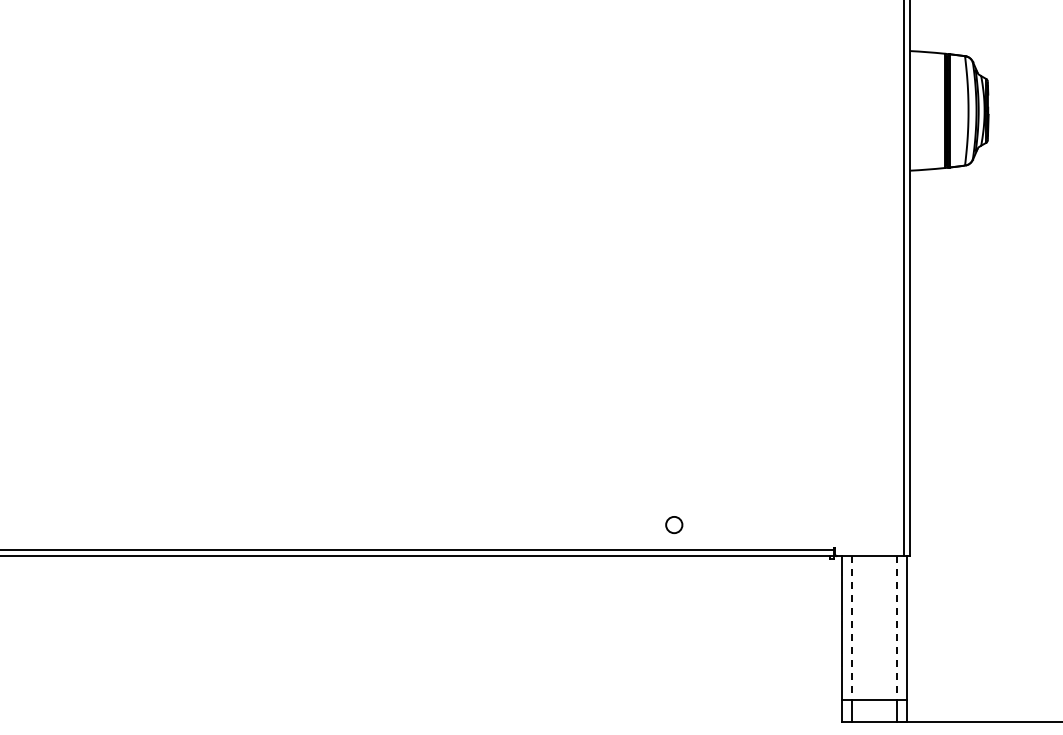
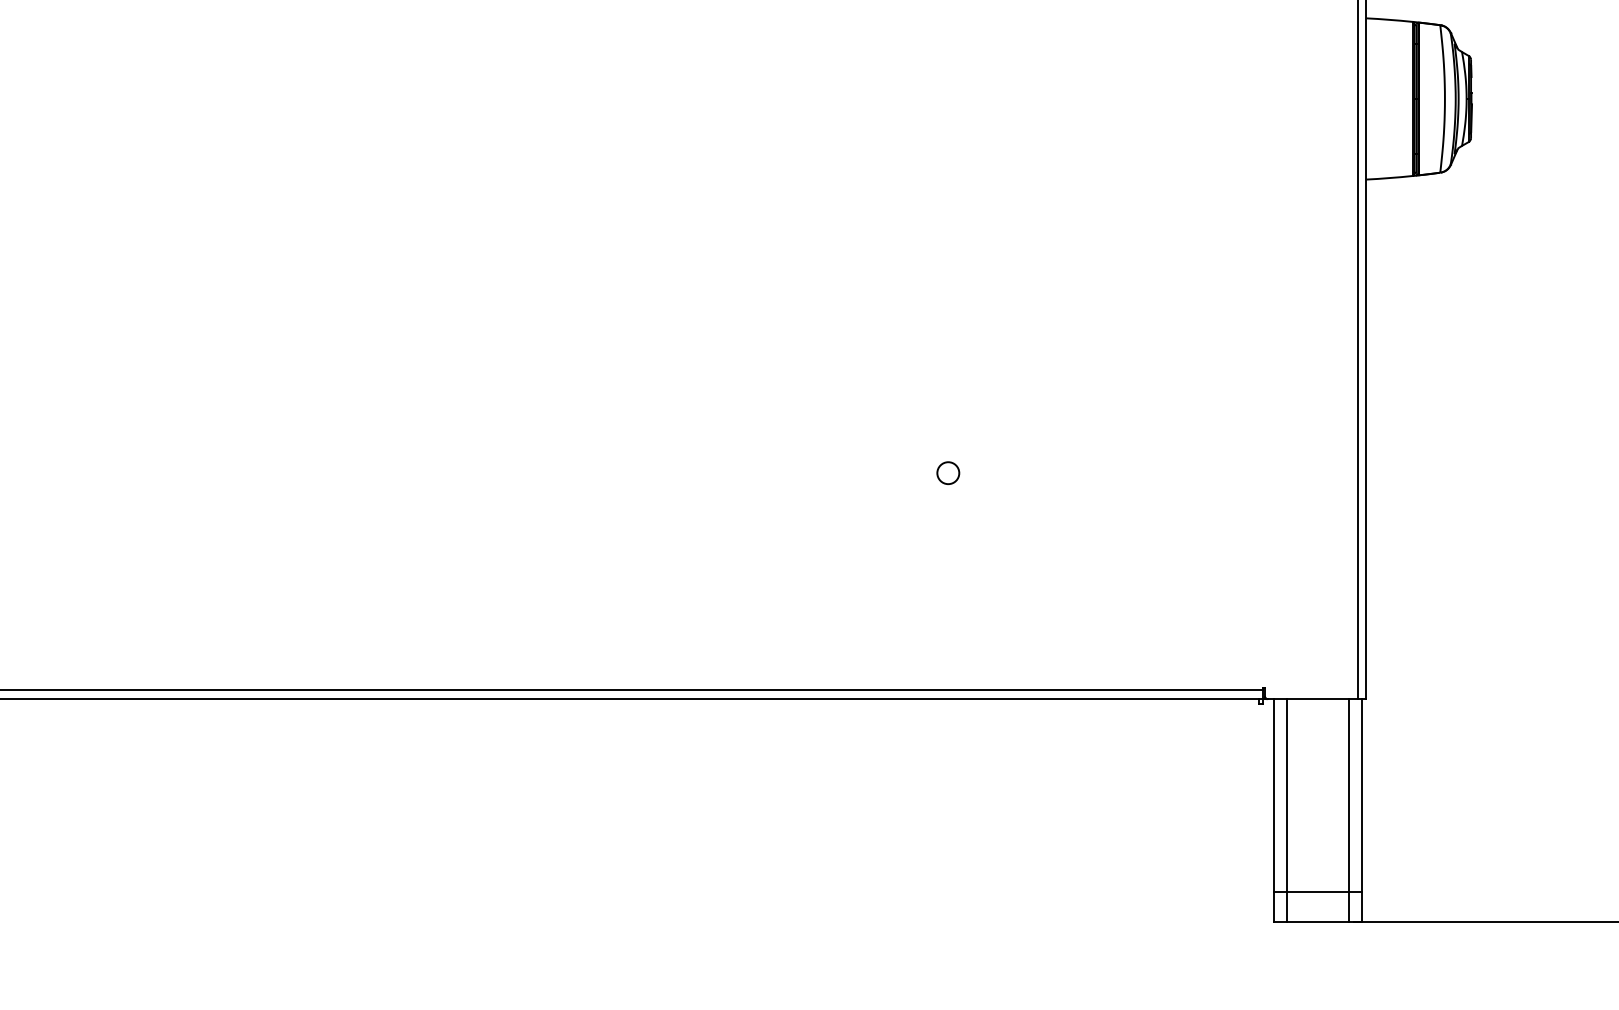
circle: (674, 524) -> (948, 472), moved
line: (851, 627) -> (1287, 795), dashed -> solid
line: (896, 627) -> (1348, 795), dashed -> solid

